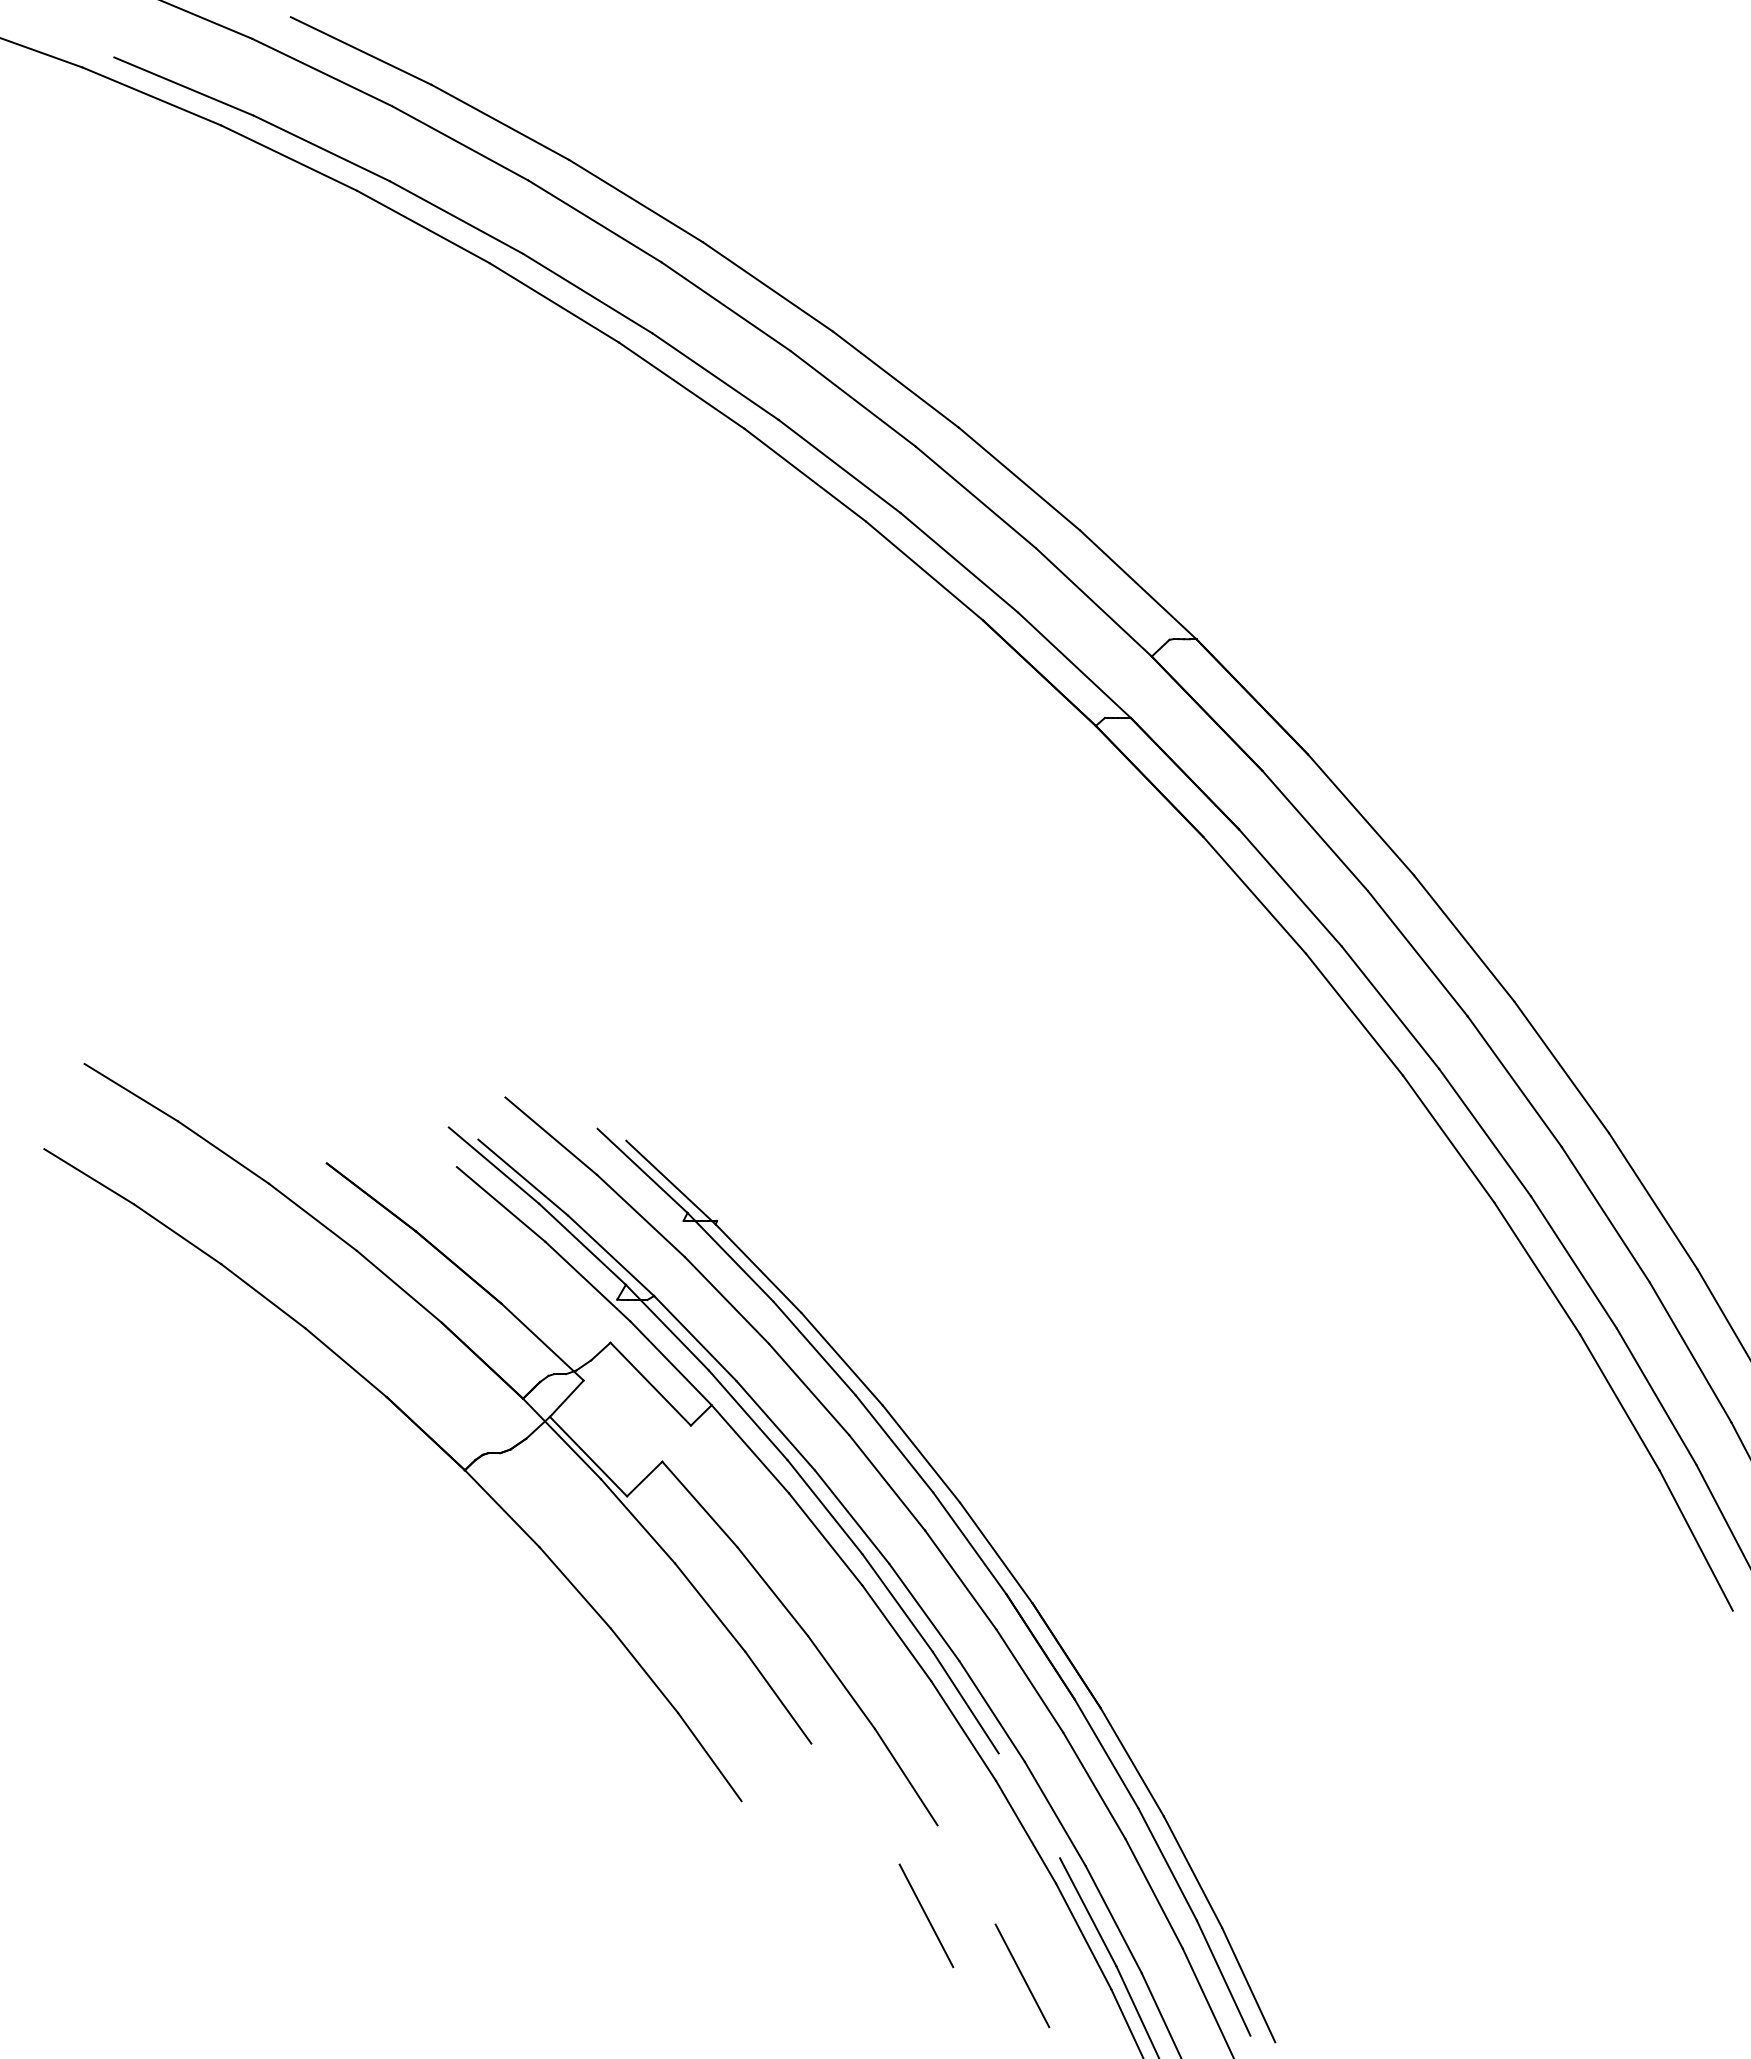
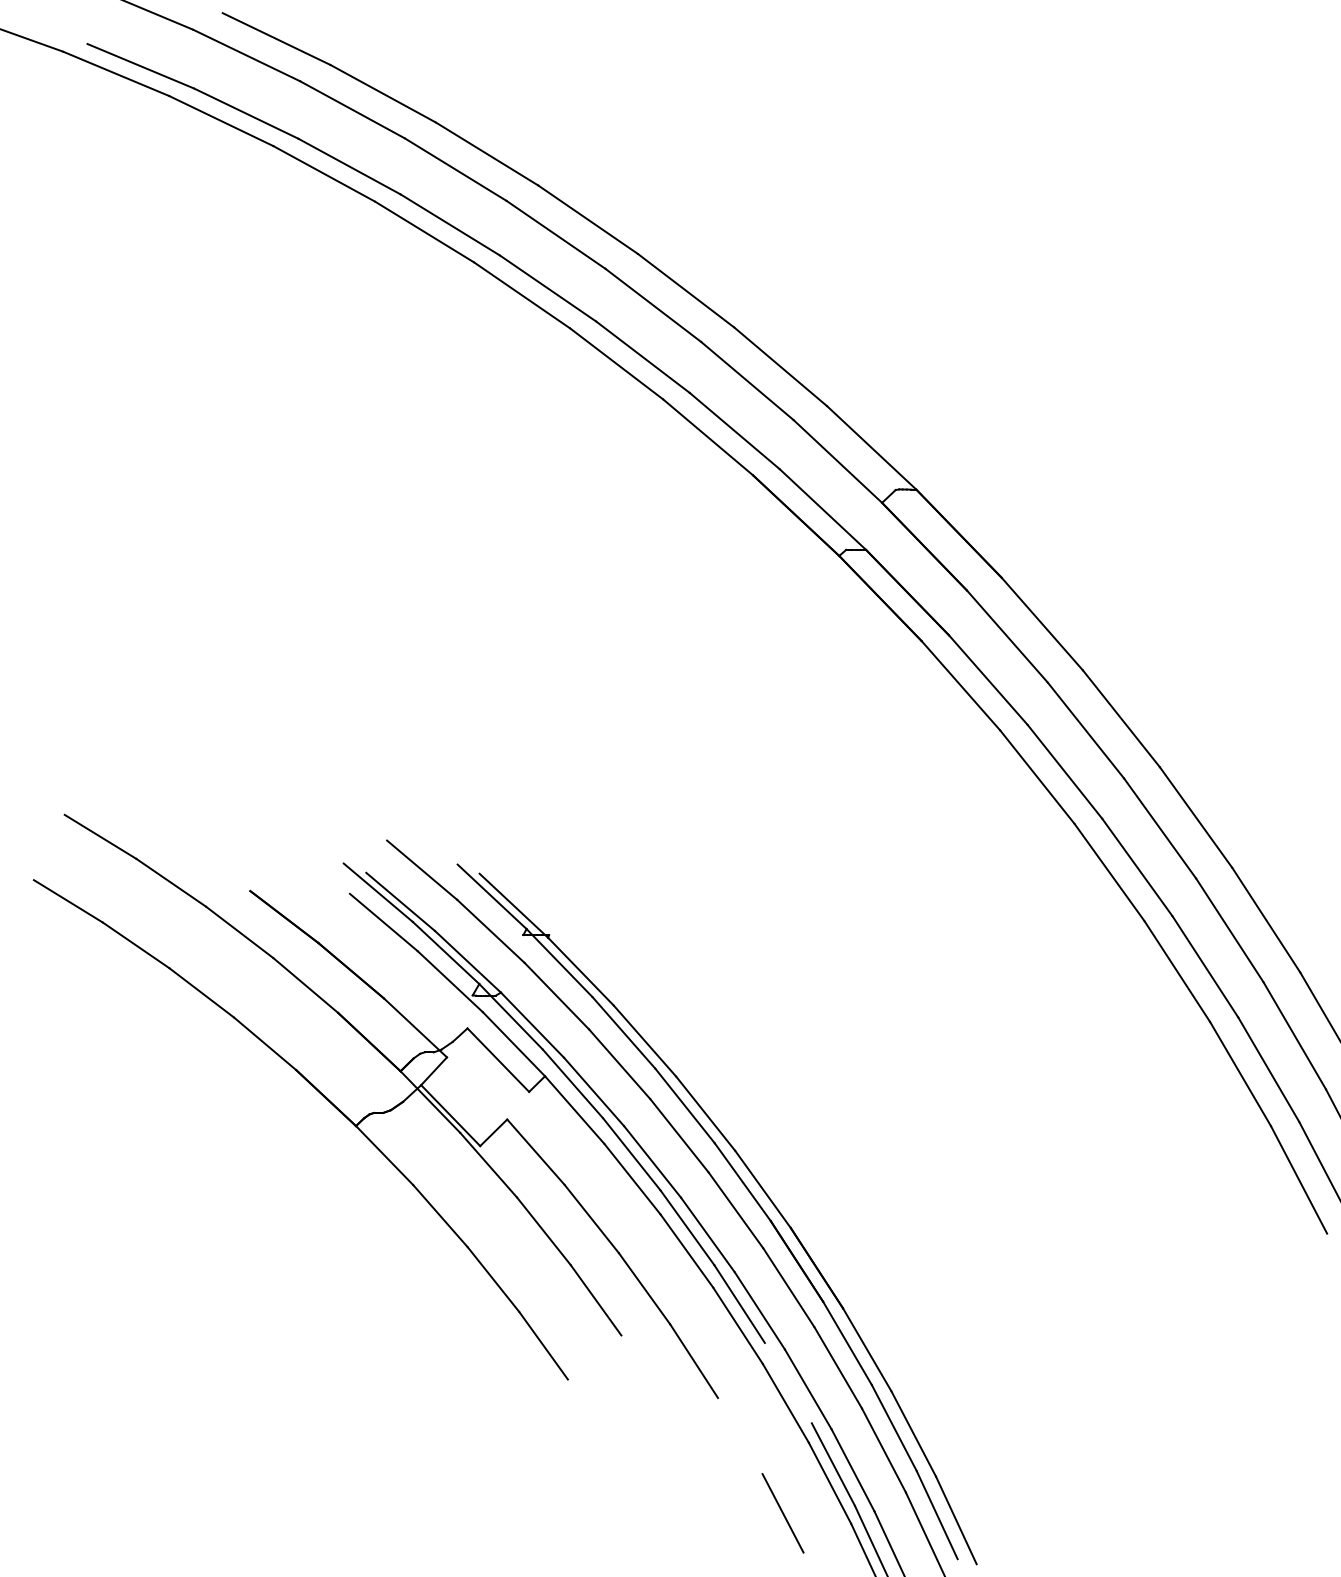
line: (926, 1915) -> (709, 1467), removed

